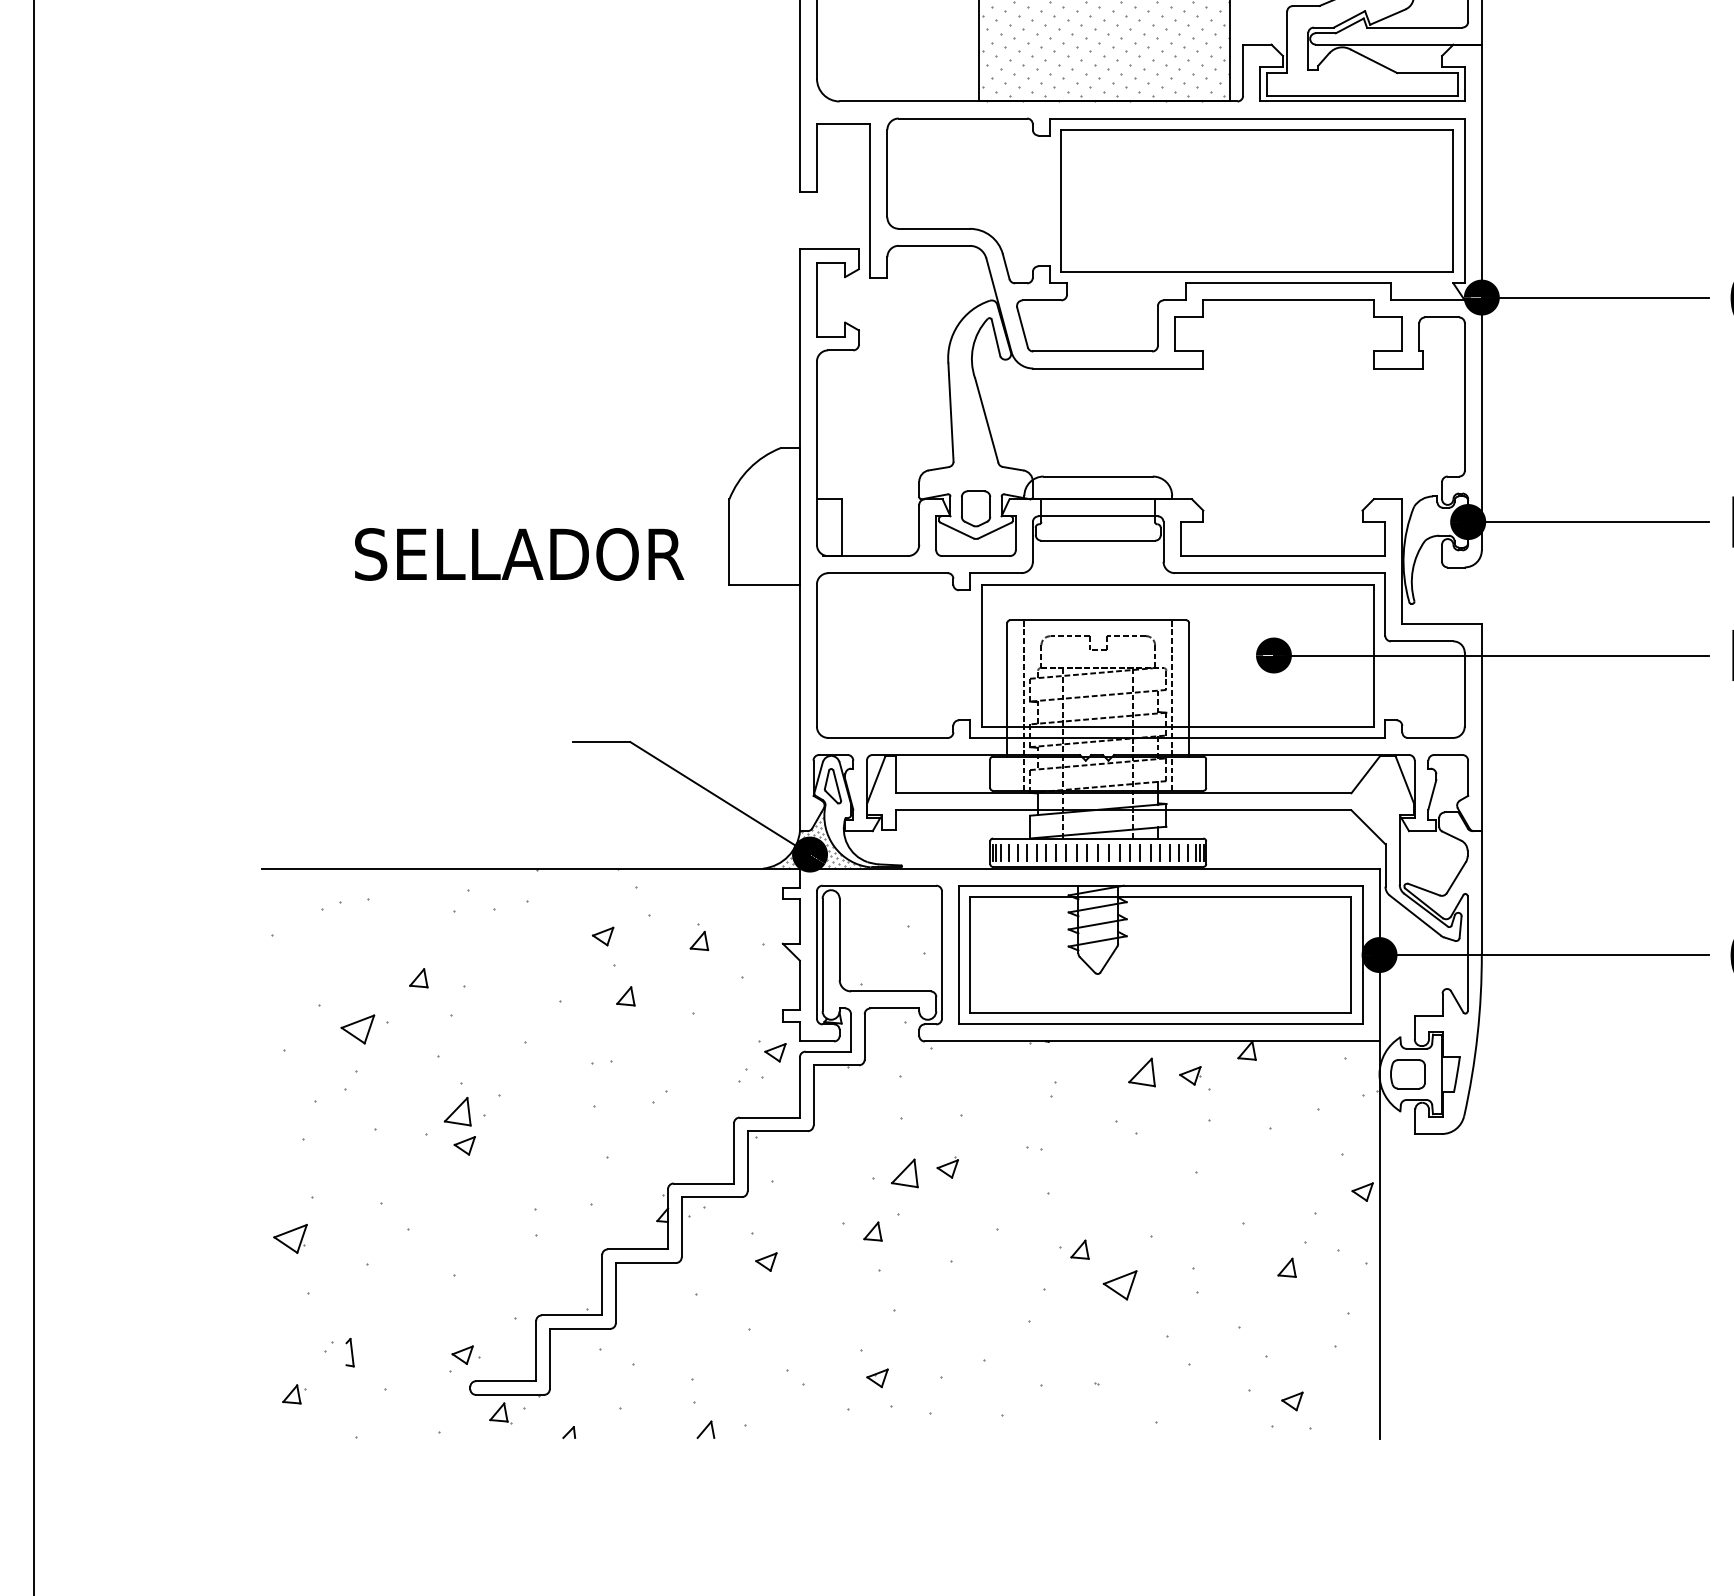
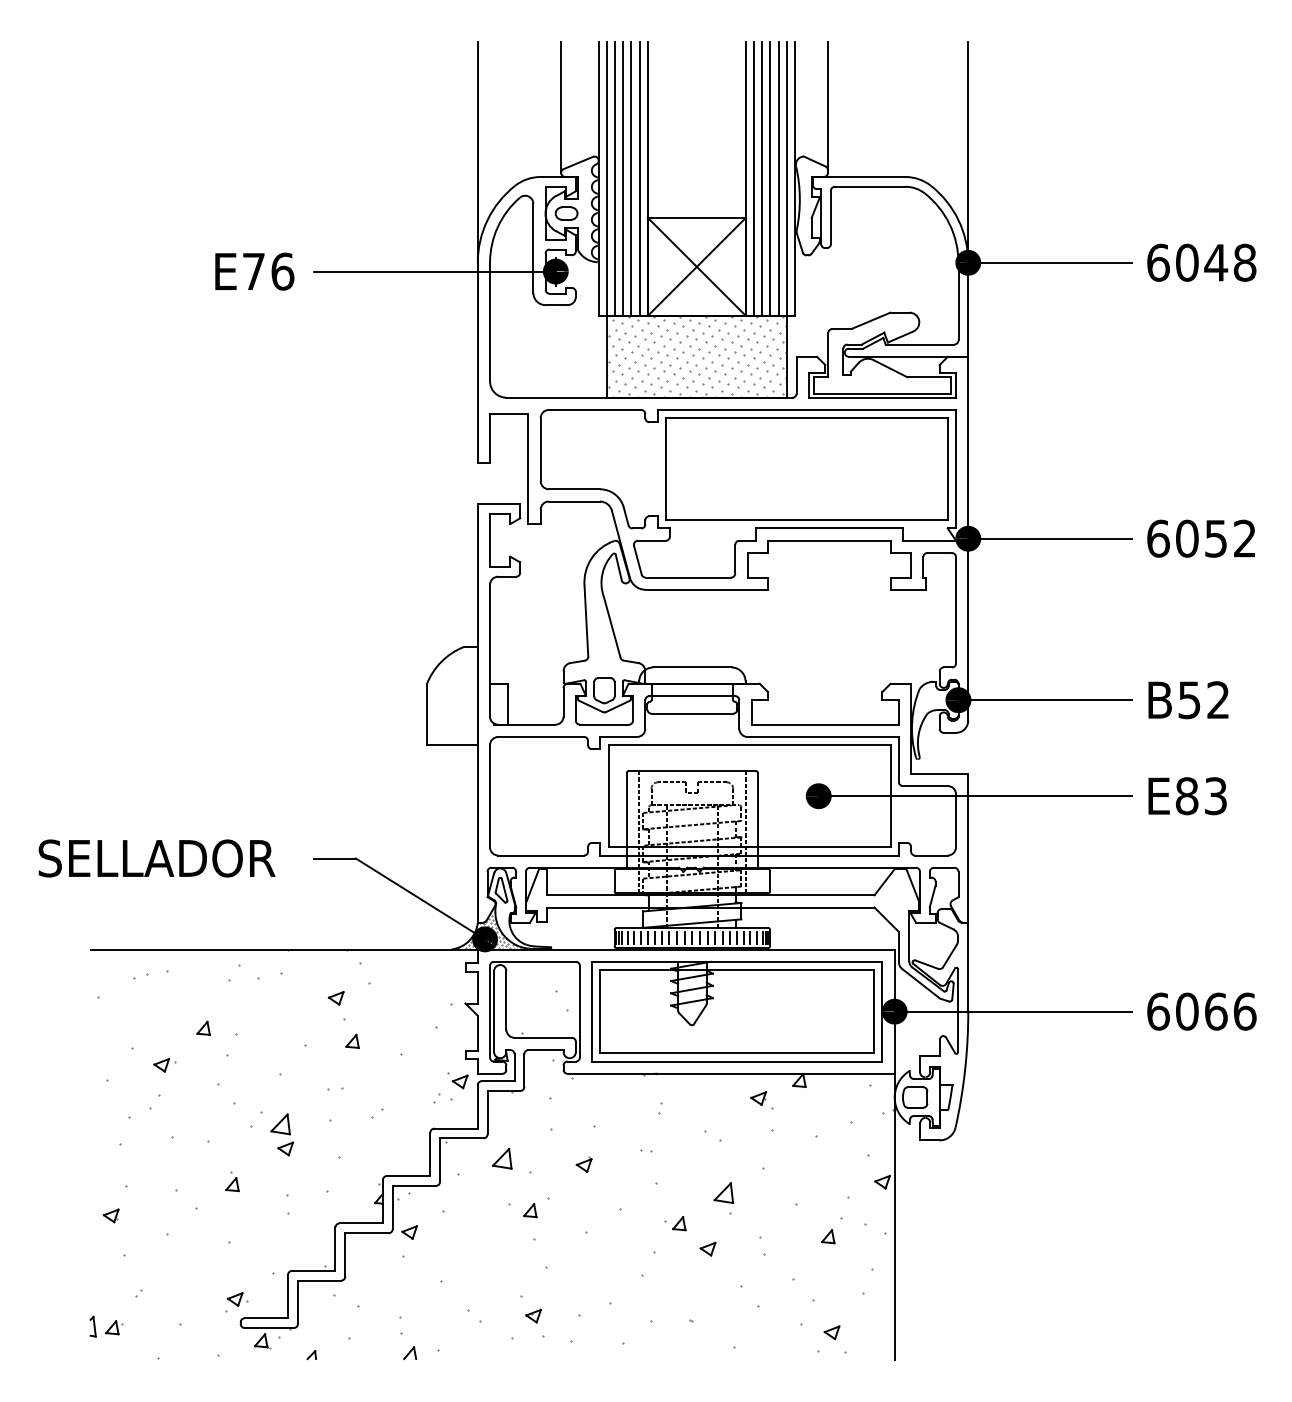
text: (518, 554) -> (156, 858), moved
part: (699, 936) -> (232, 1181), moved
part: (364, 1029) -> (164, 1065), size x0.62
part: (1141, 1071) -> (723, 1192), moved
part: (458, 1125) -> (281, 1134), moved
part: (905, 1173) -> (502, 1158), moved
part: (289, 1238) -> (110, 1215), size x0.62
part: (766, 1262) -> (409, 1232), moved
part: (1119, 1284) -> (707, 1248), size x0.62
part: (349, 1352) -> (92, 1326), moved

